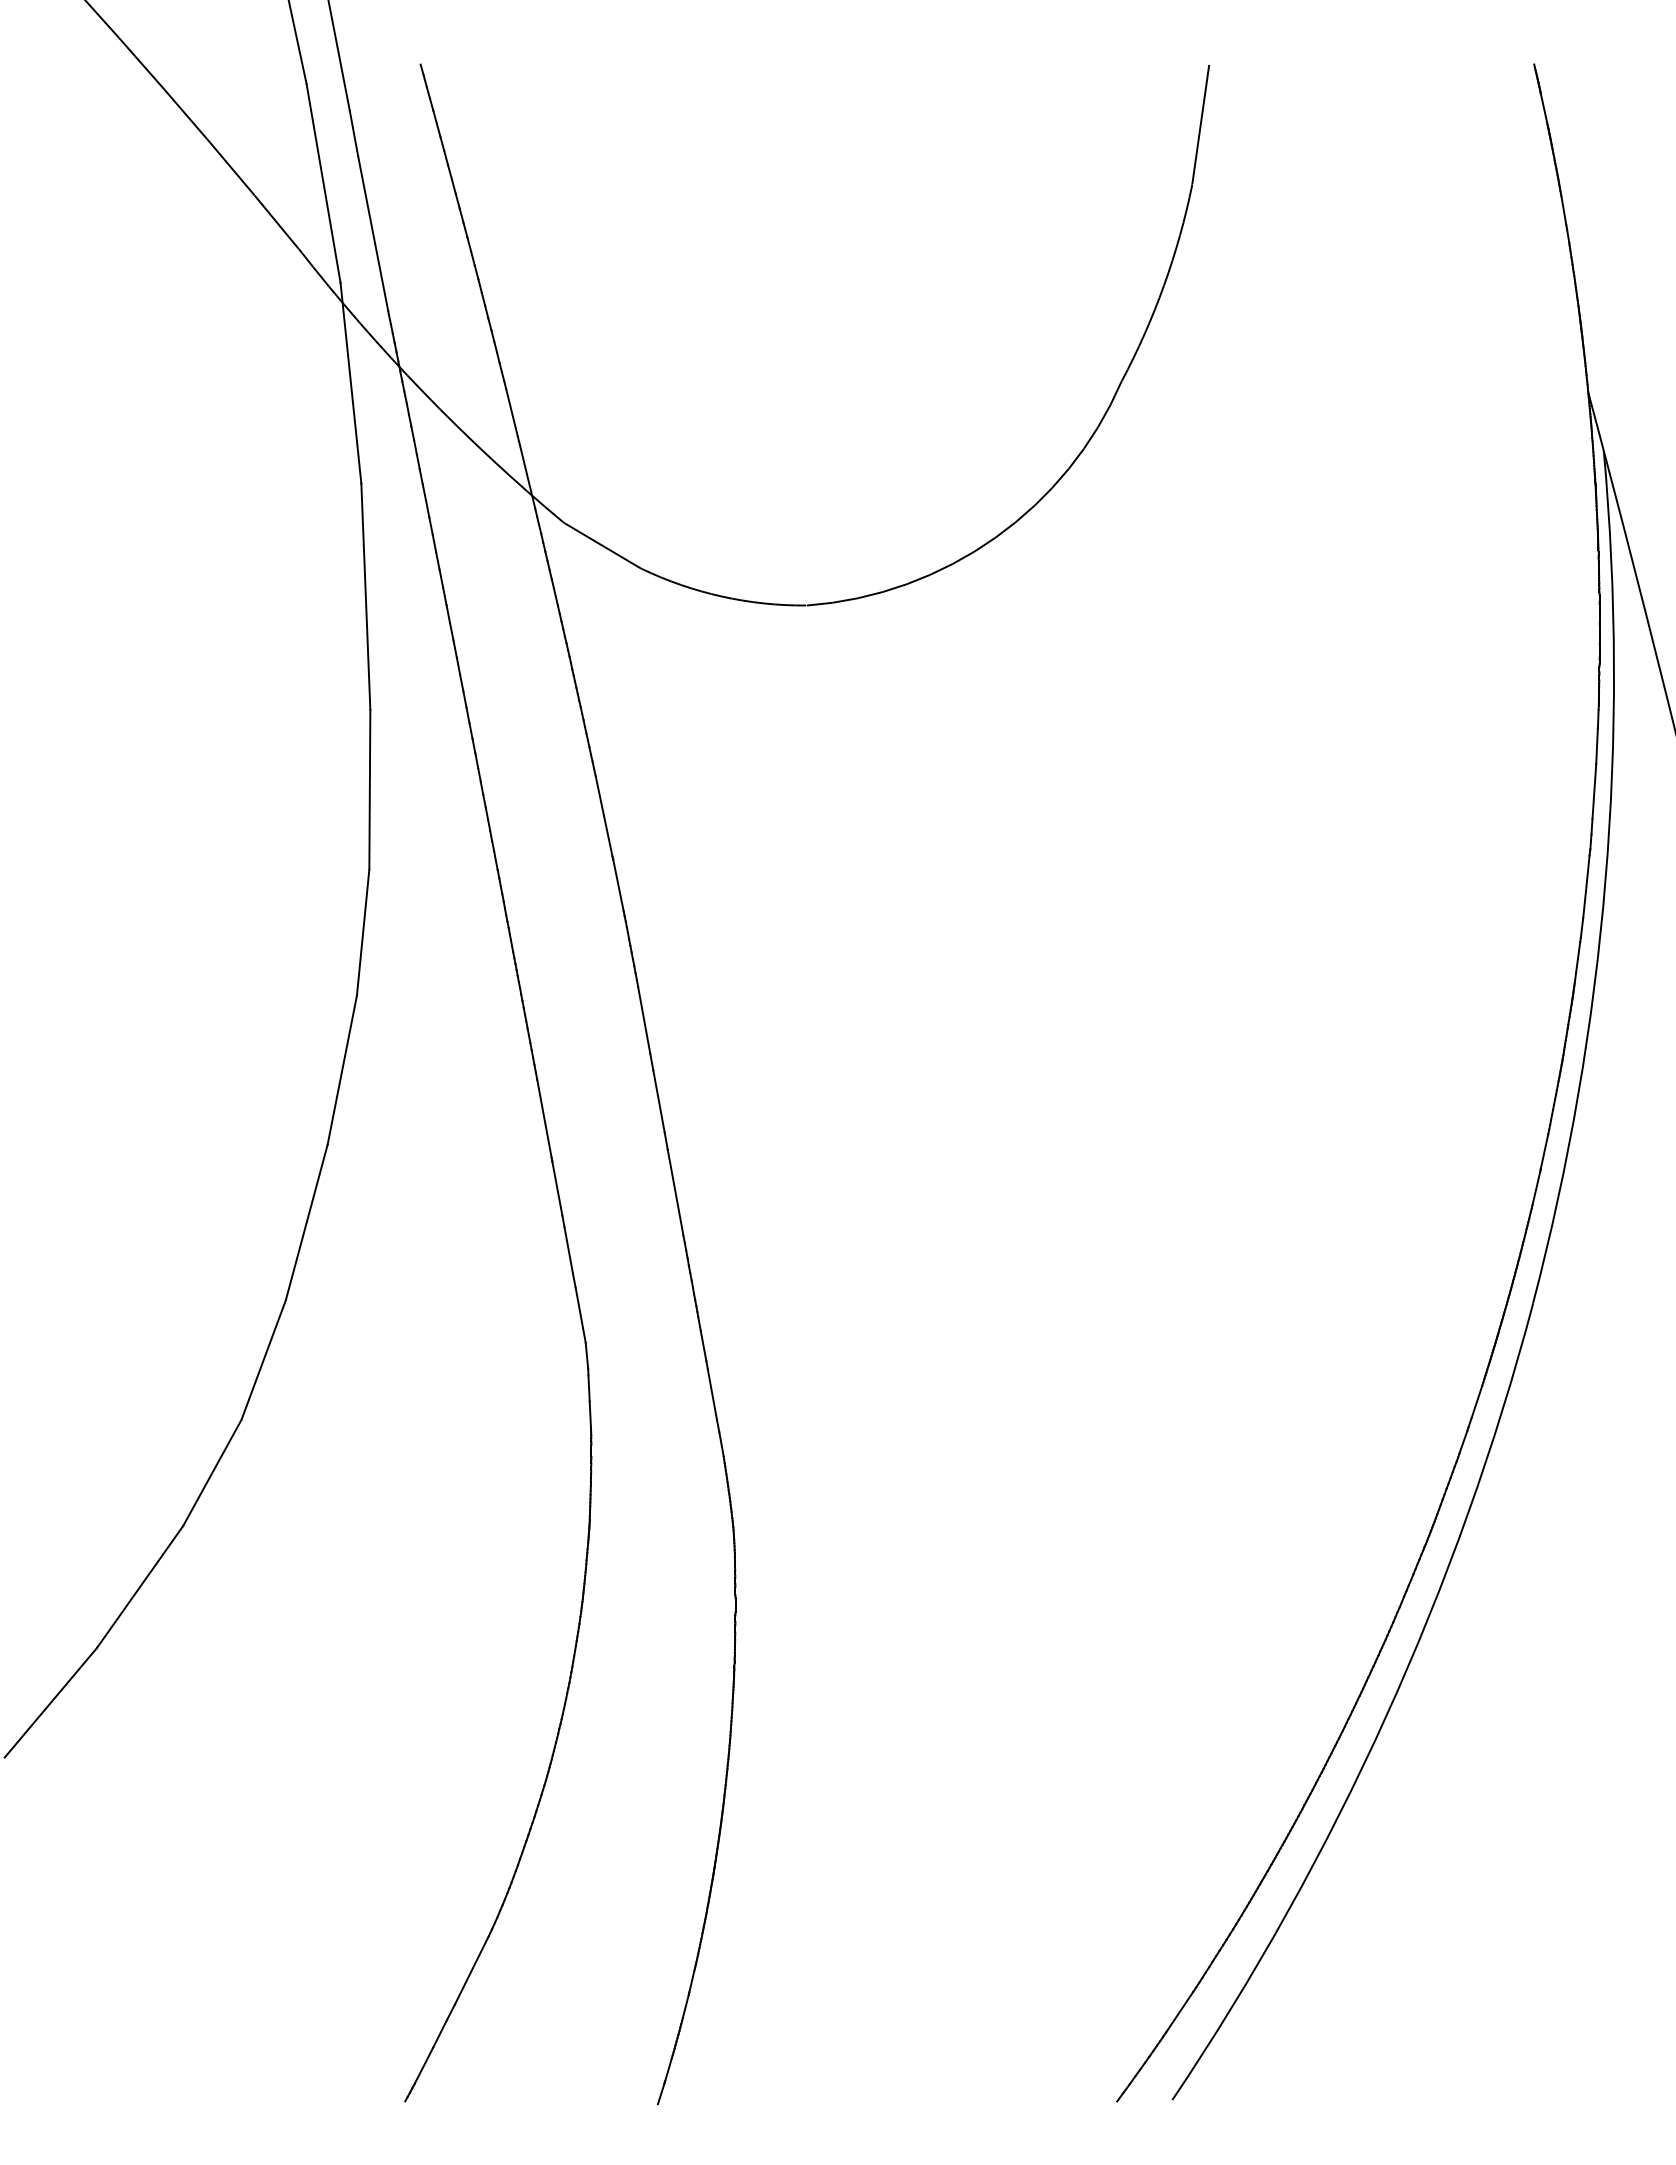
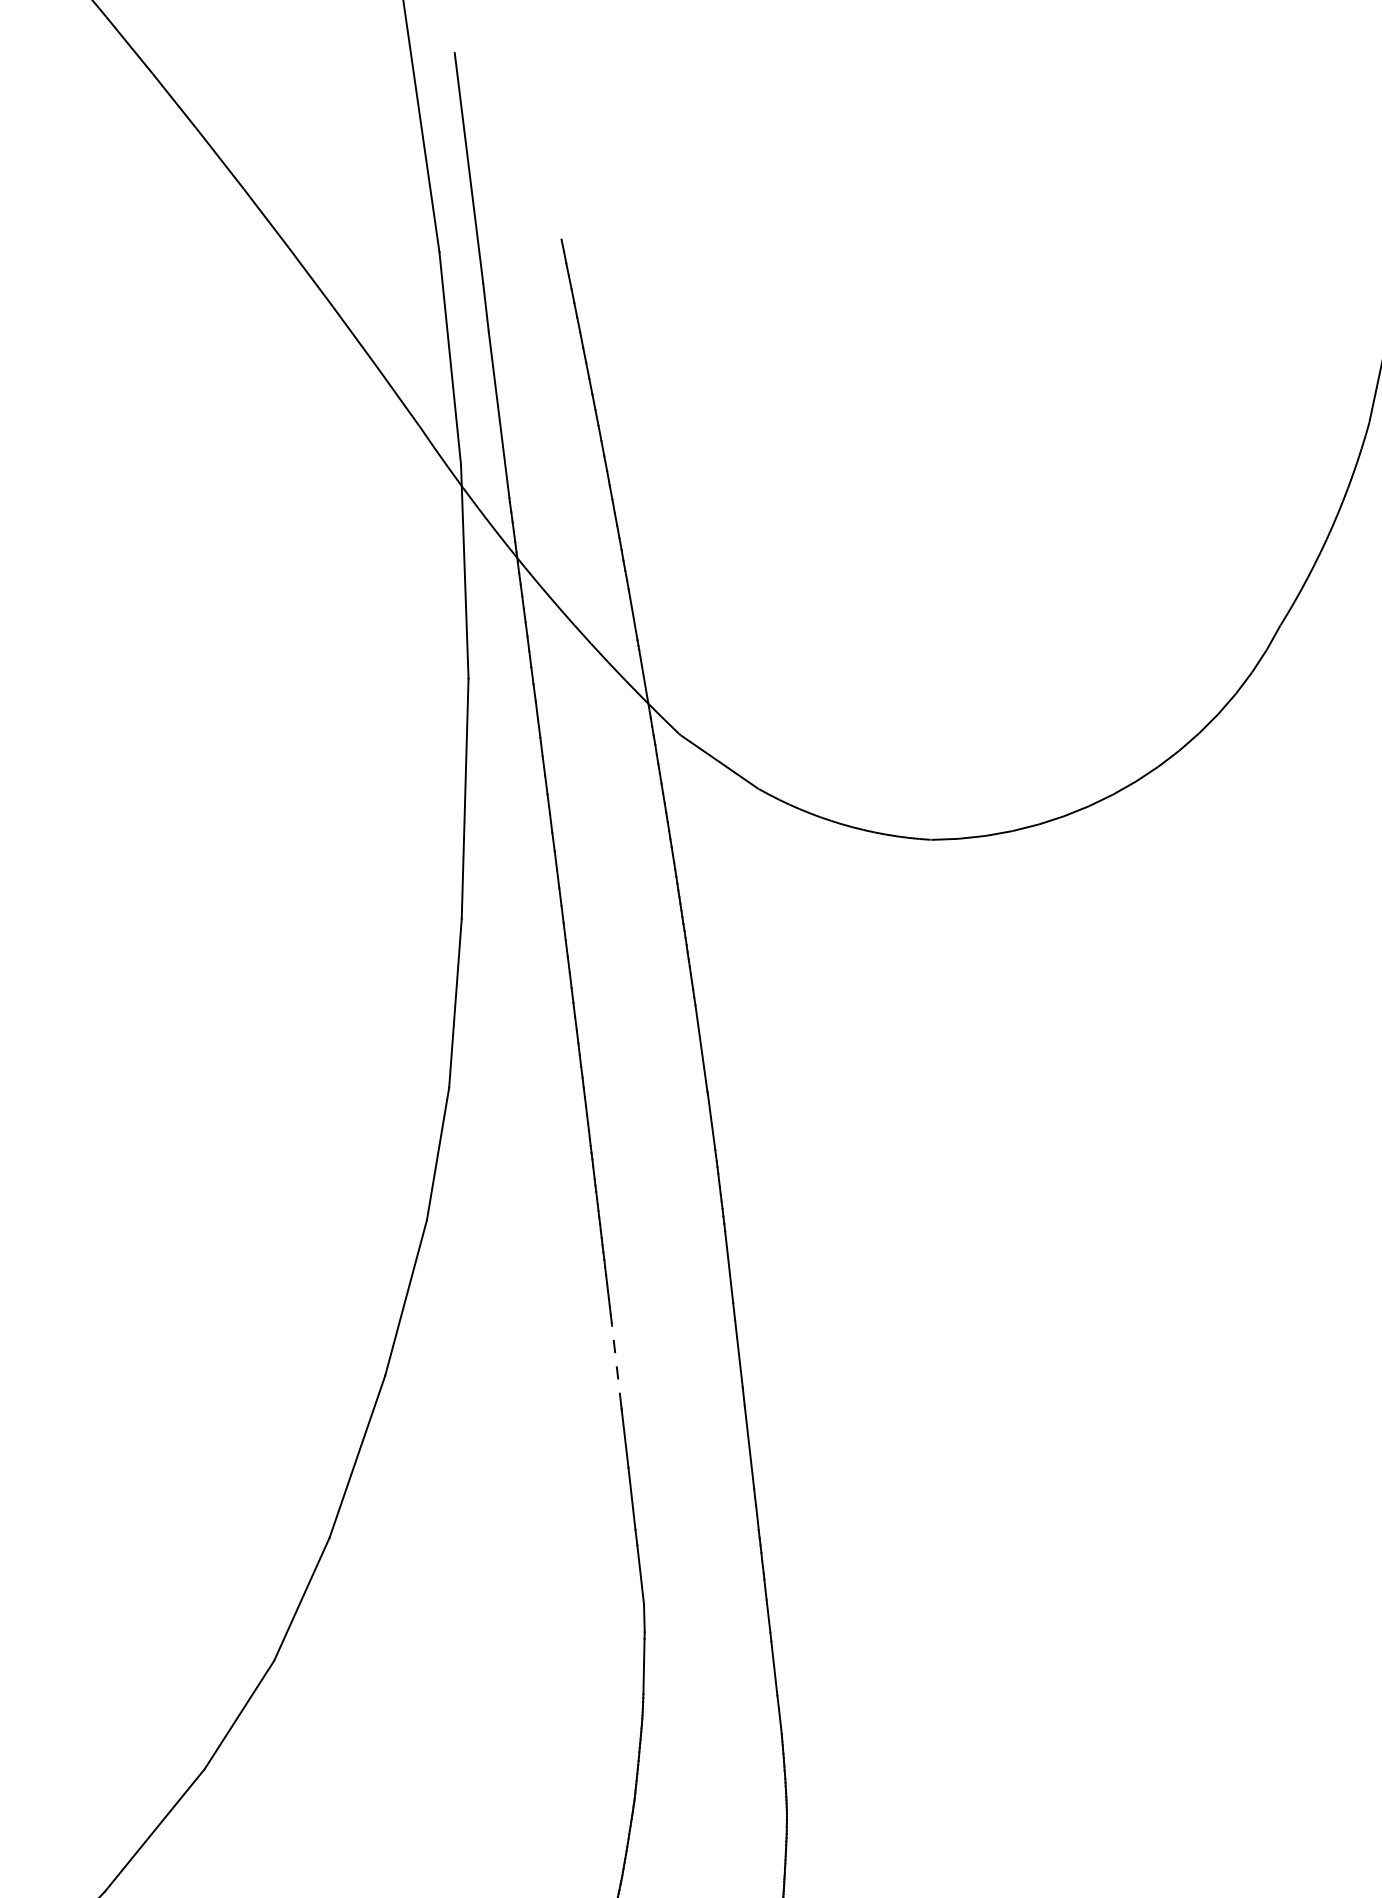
line: (544, 1118) -> (616, 1363), solid -> dashed

